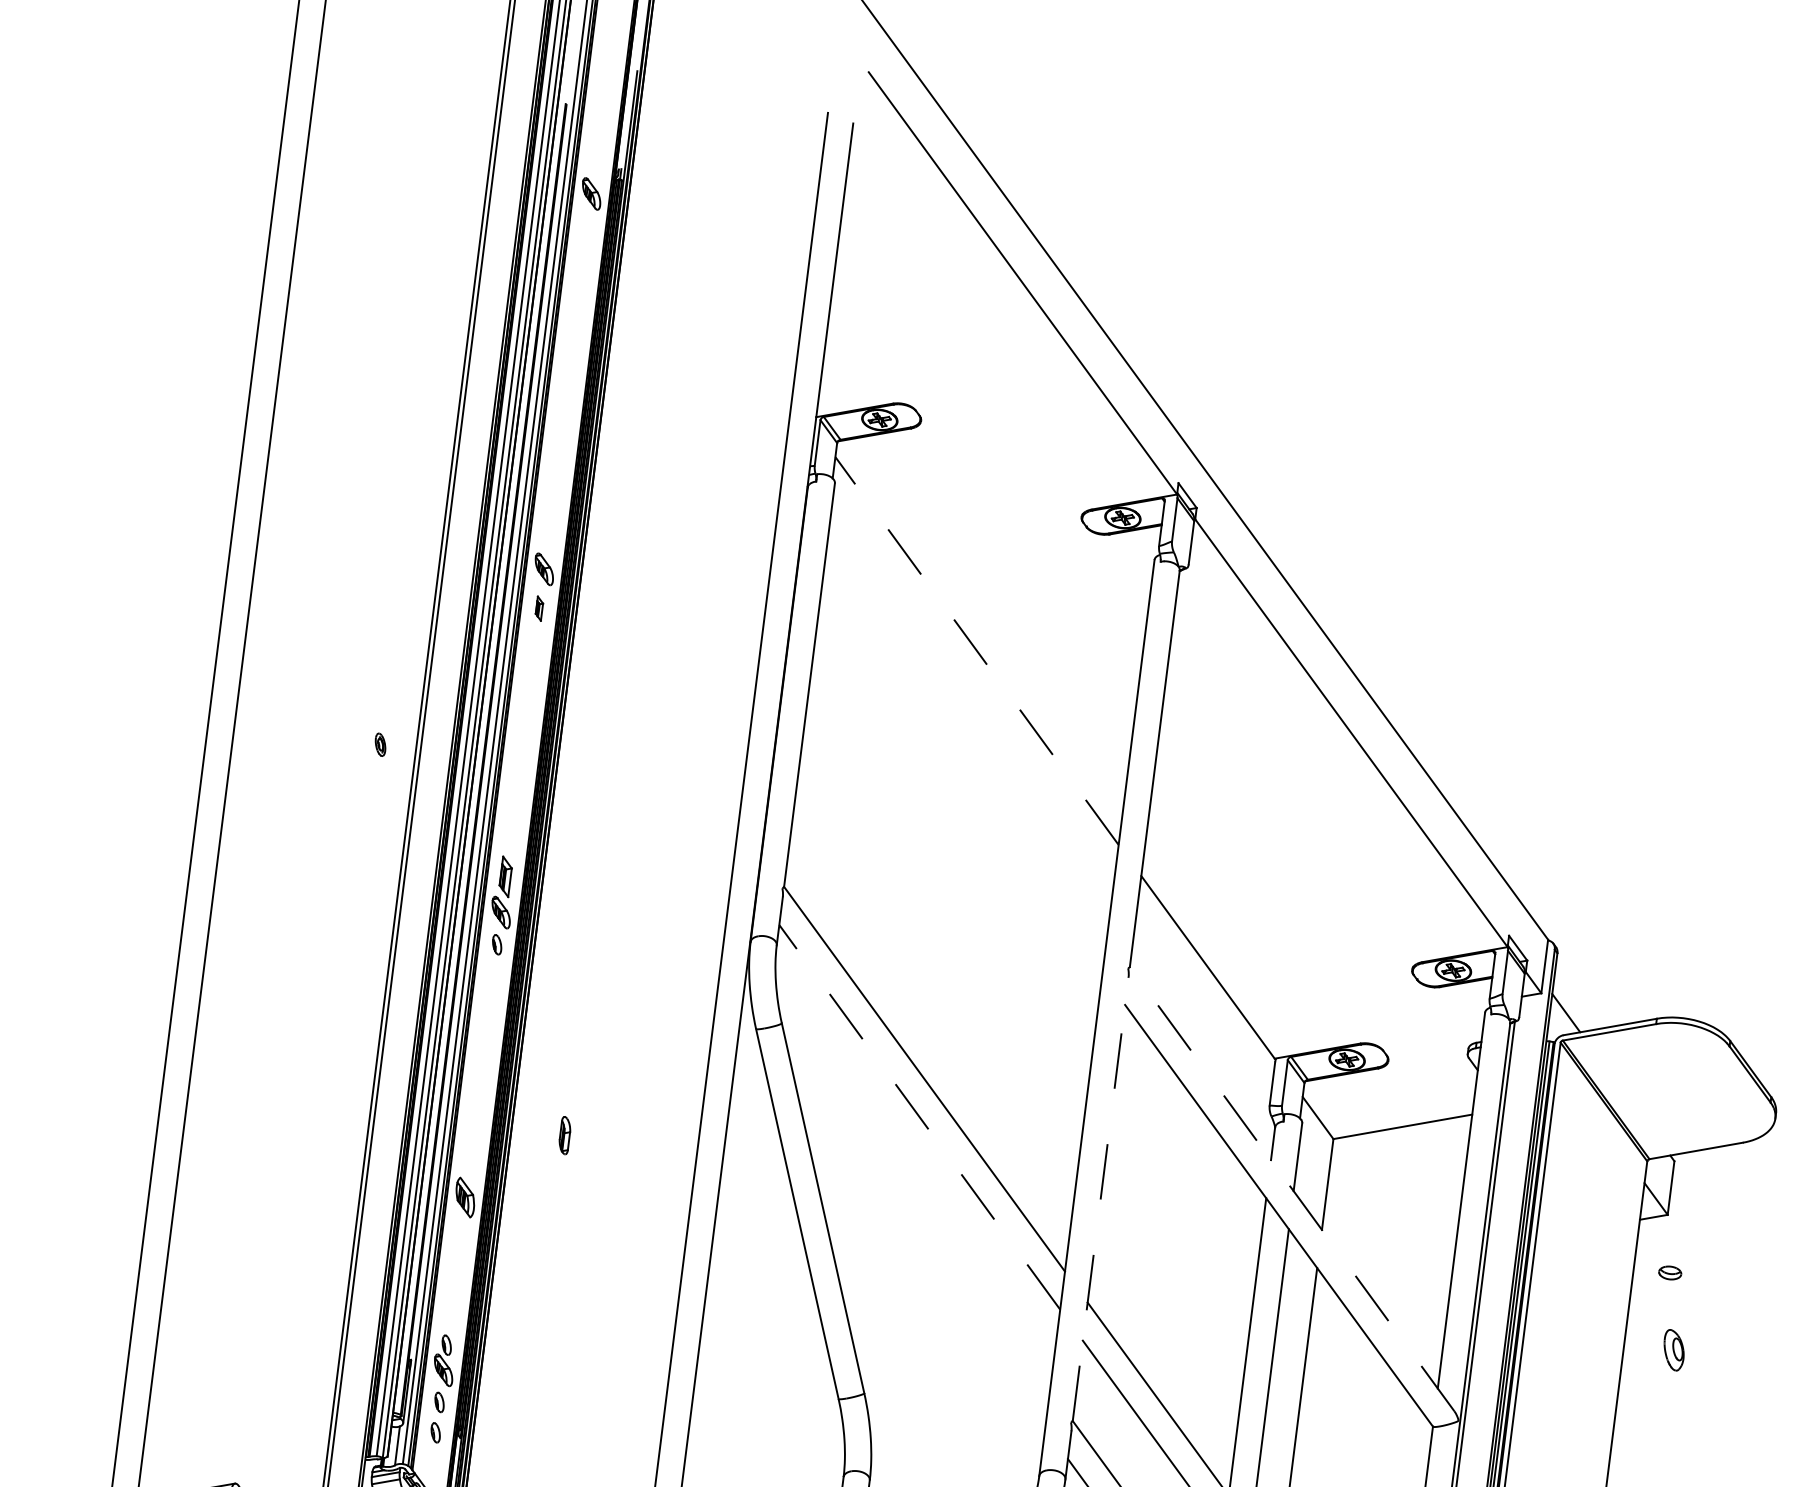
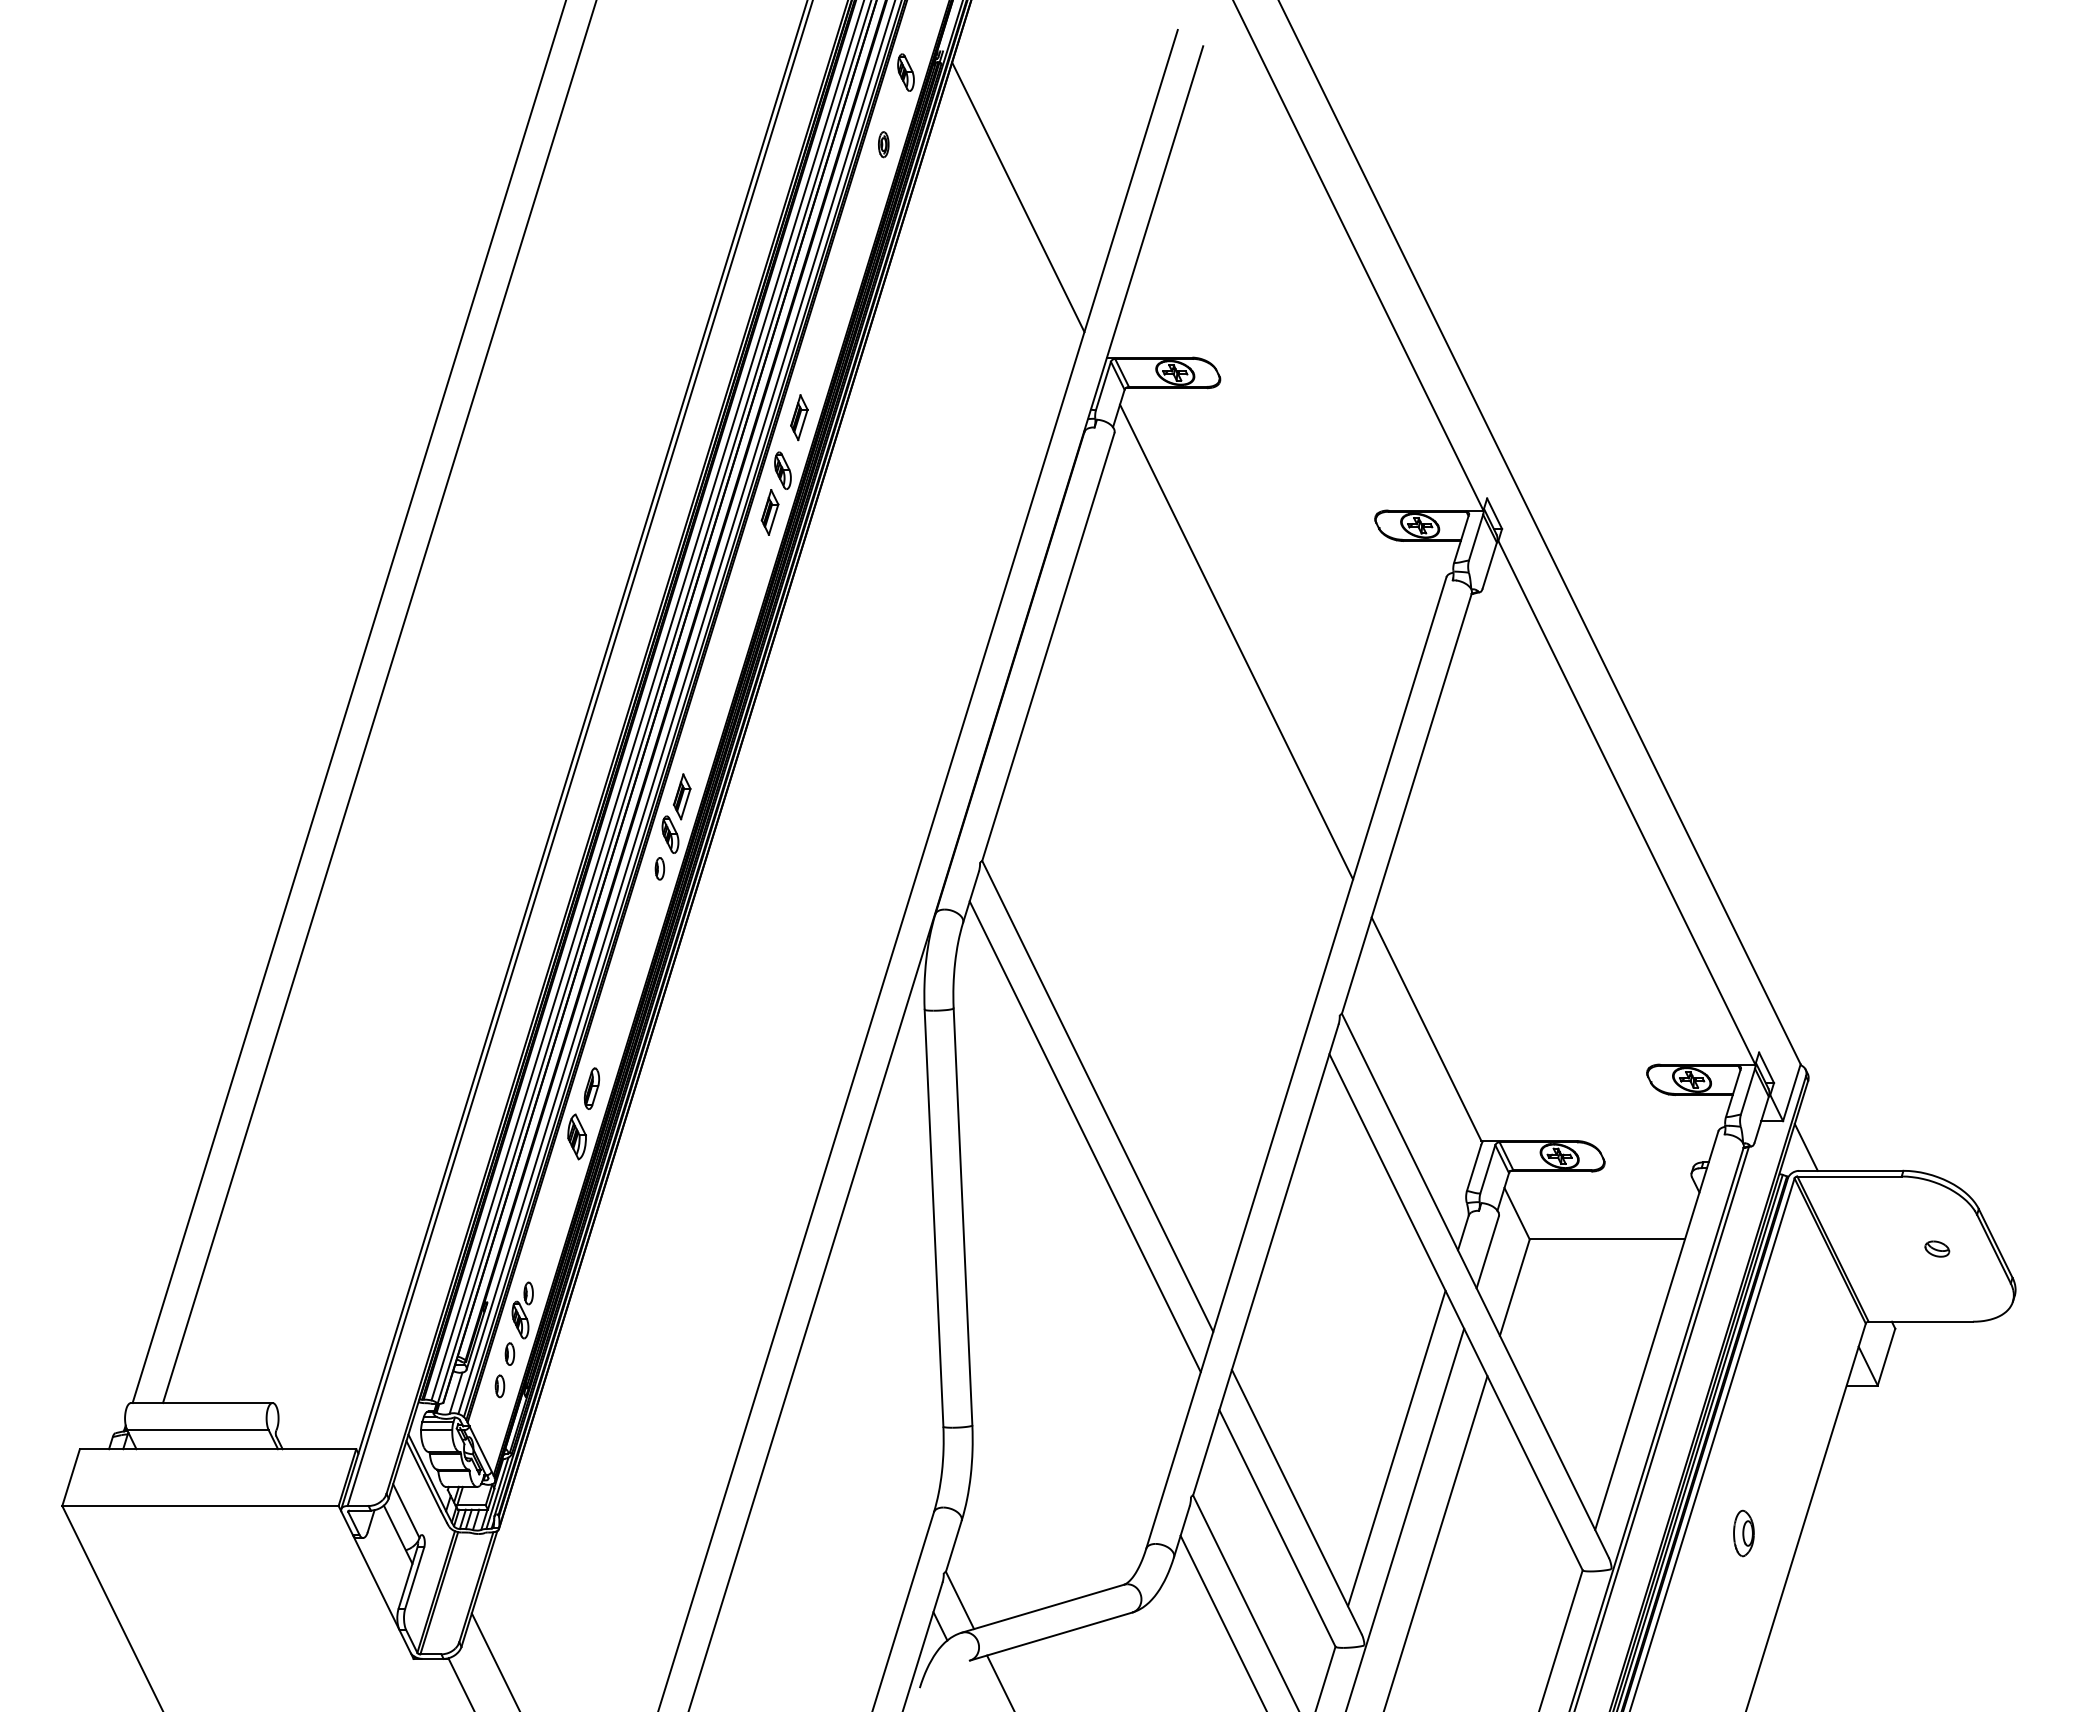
line: (711, 287) -> (1018, 197), added
part: (550, 519) -> (799, 417), added
part: (538, 608) -> (769, 512), size x1.67
line: (976, 650) -> (1236, 641), dashed -> solid
part: (380, 744) -> (883, 144), moved
line: (919, 1117) -> (1085, 1136), dashed -> solid
part: (564, 1135) -> (591, 1088), moved
line: (1292, 1188) -> (1475, 1285), dashed -> solid
line: (1100, 1198) -> (1265, 1259), dashed -> solid
part: (1670, 1272) -> (1937, 1248), moved
part: (1673, 1350) -> (1743, 1533), moved

